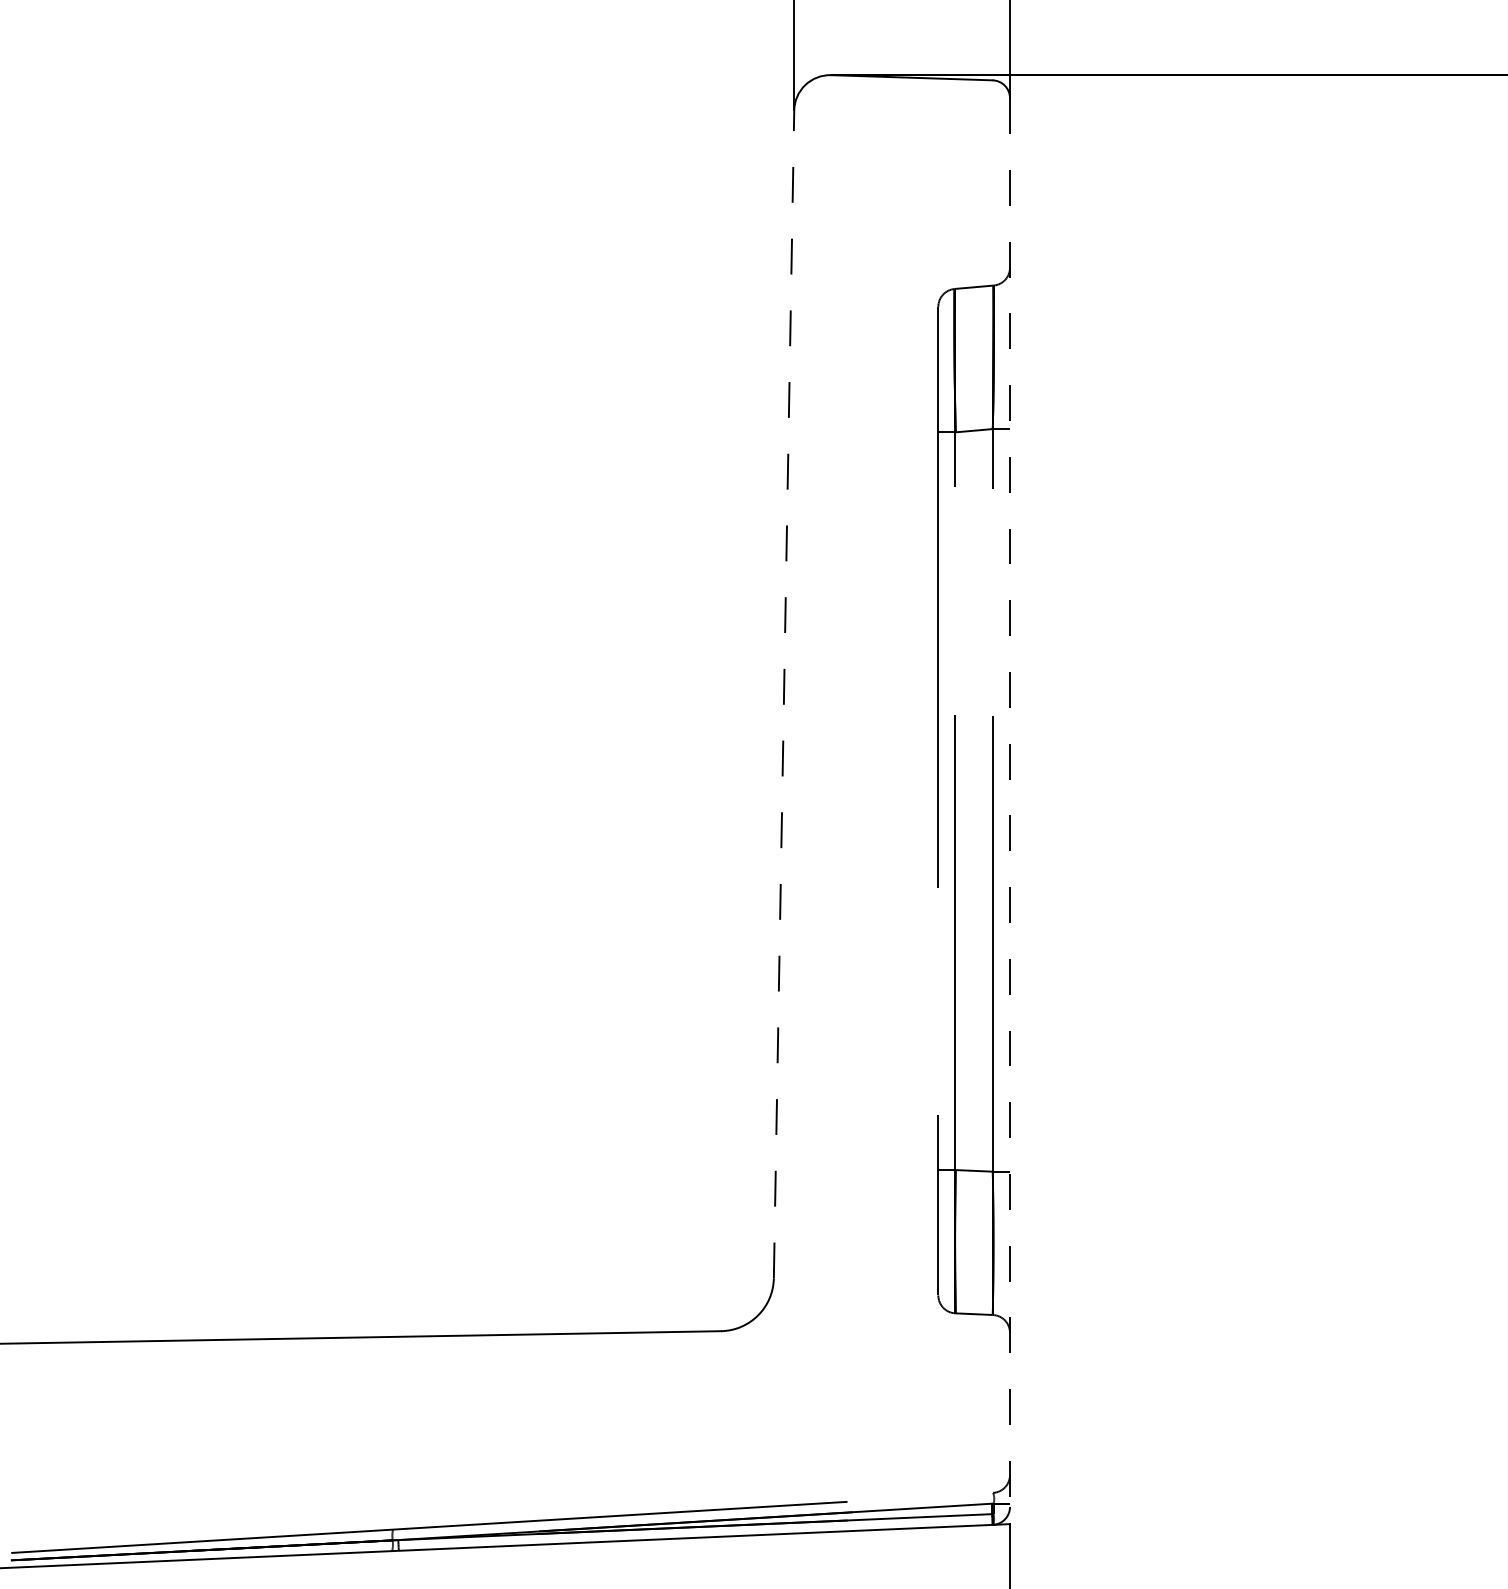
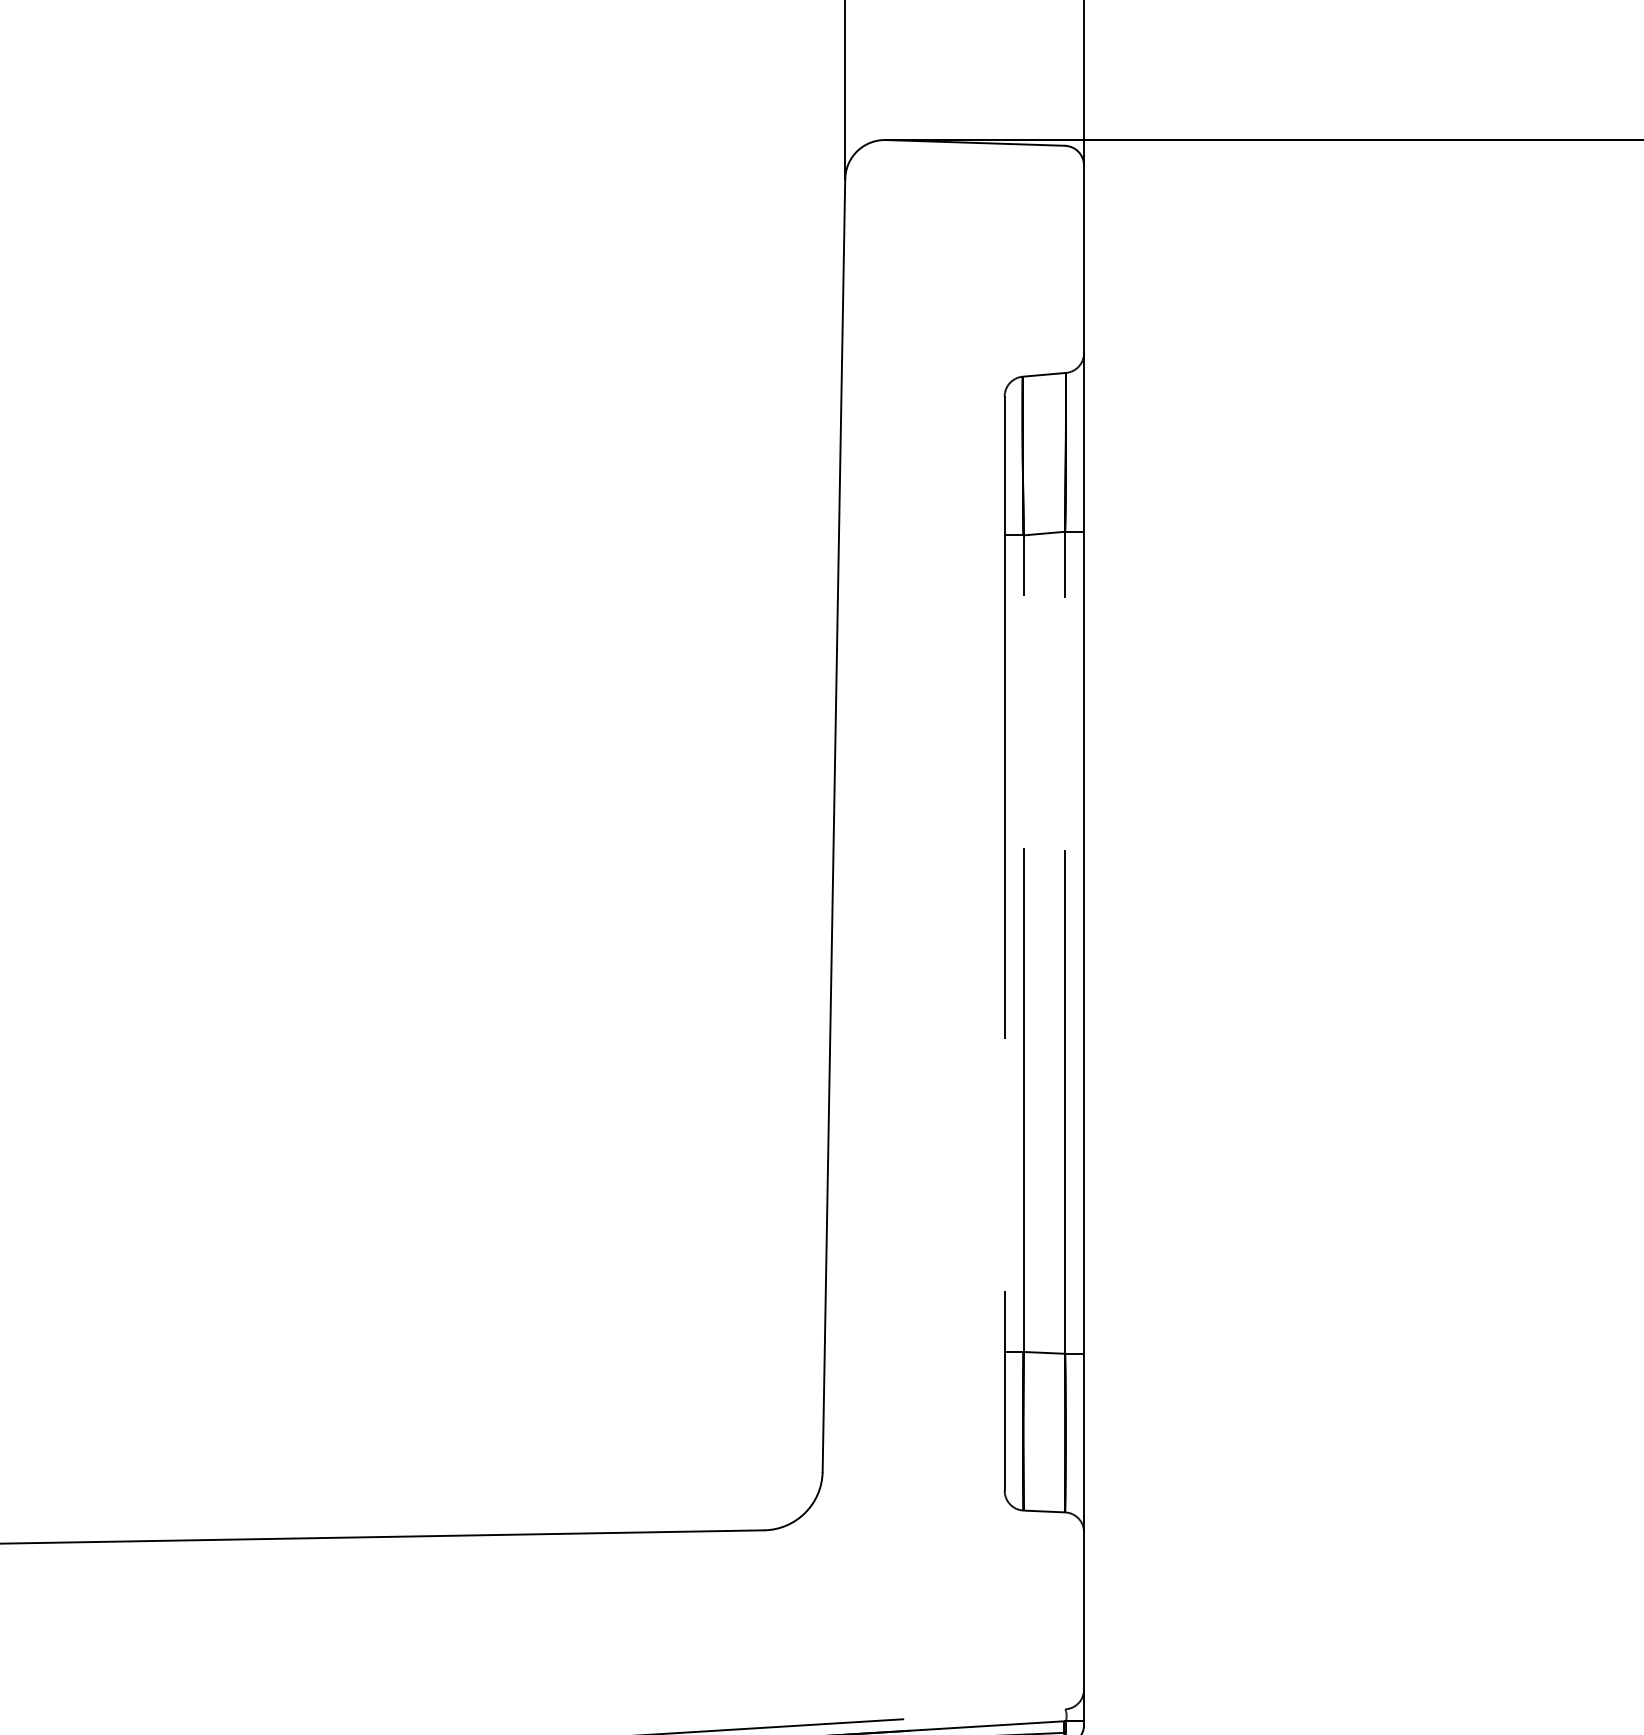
line: (784, 693) -> (834, 824), dashed -> solid
line: (1010, 803) -> (1084, 946), dashed -> solid

